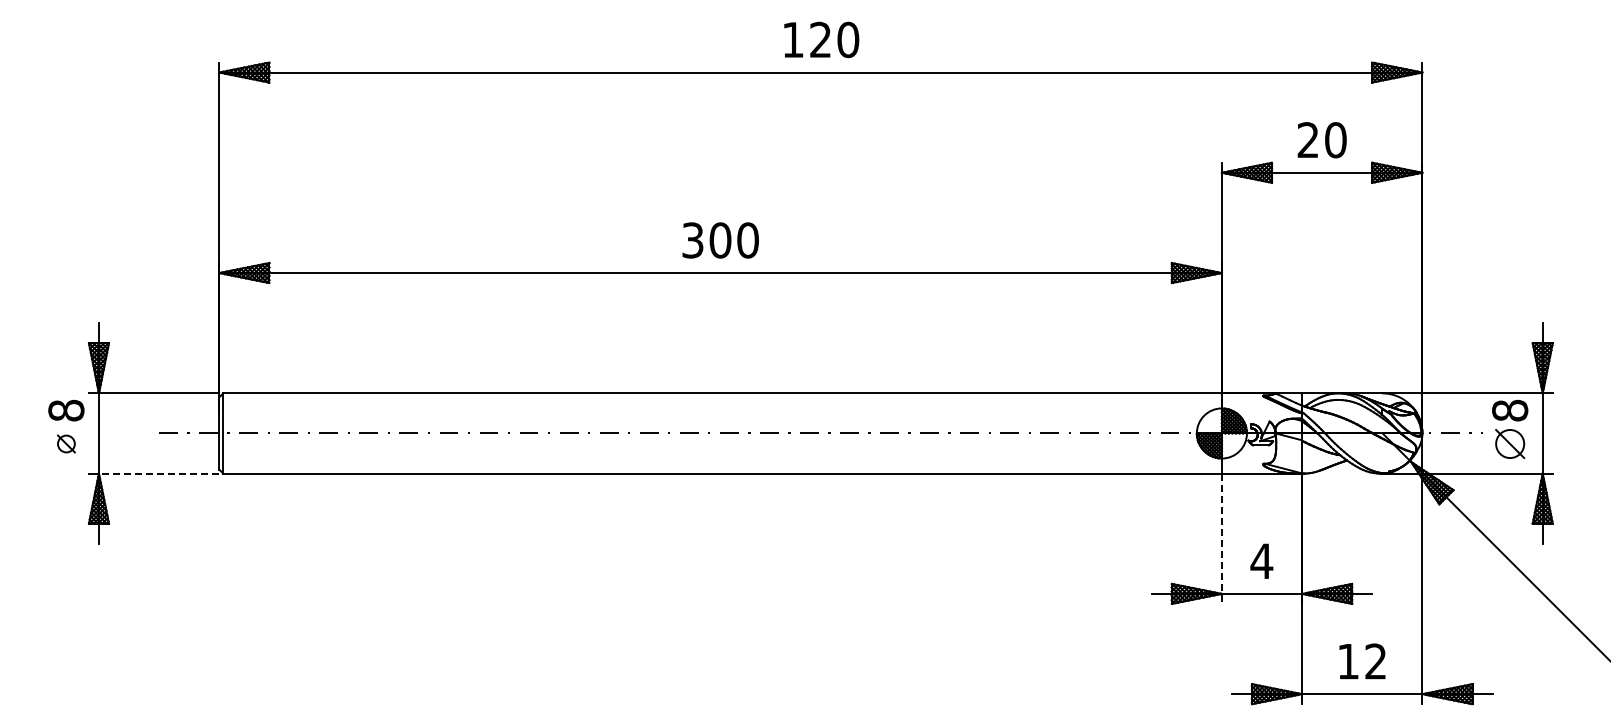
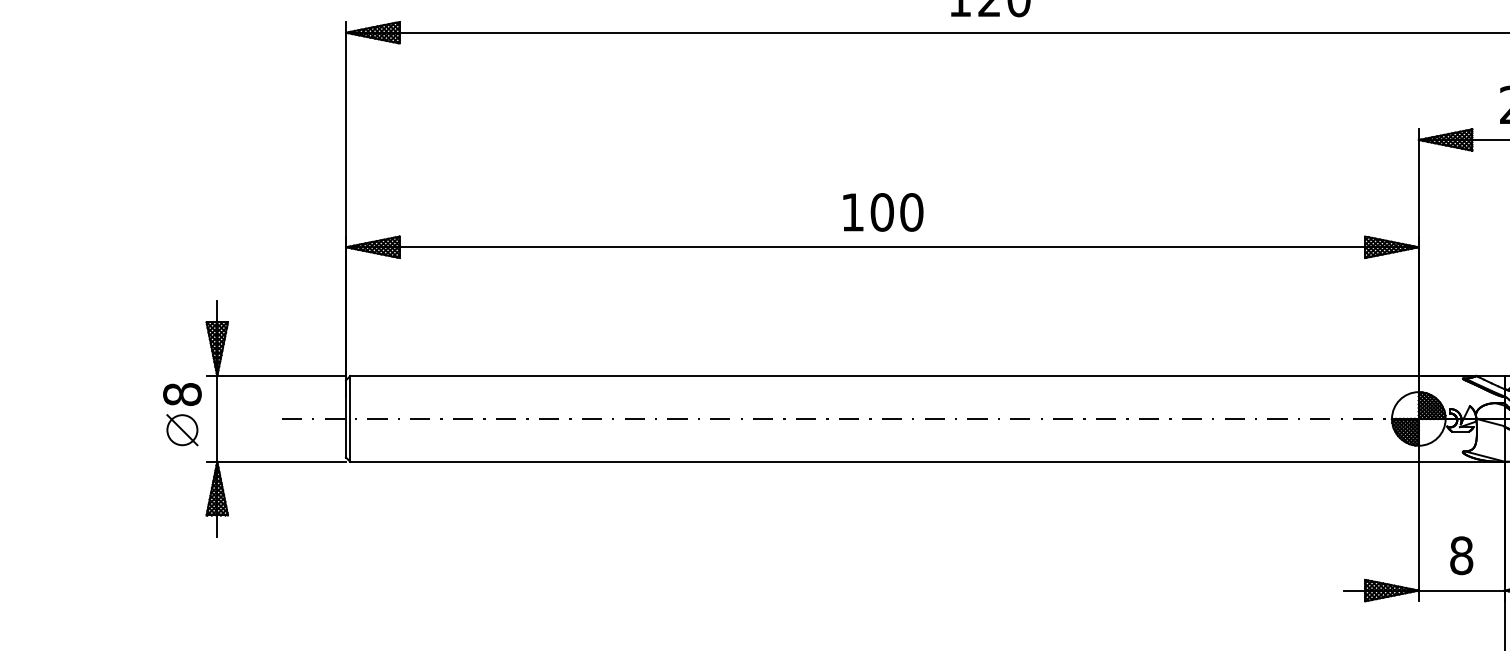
text: (692, 240) -> (852, 212), 300 -> 100
part: (66, 443) -> (182, 429), size x1.67
line: (158, 473) -> (280, 461), dashed -> solid
line: (1221, 539) -> (1418, 532), dashed -> solid
text: (1261, 561) -> (1461, 555), 4 -> 8

